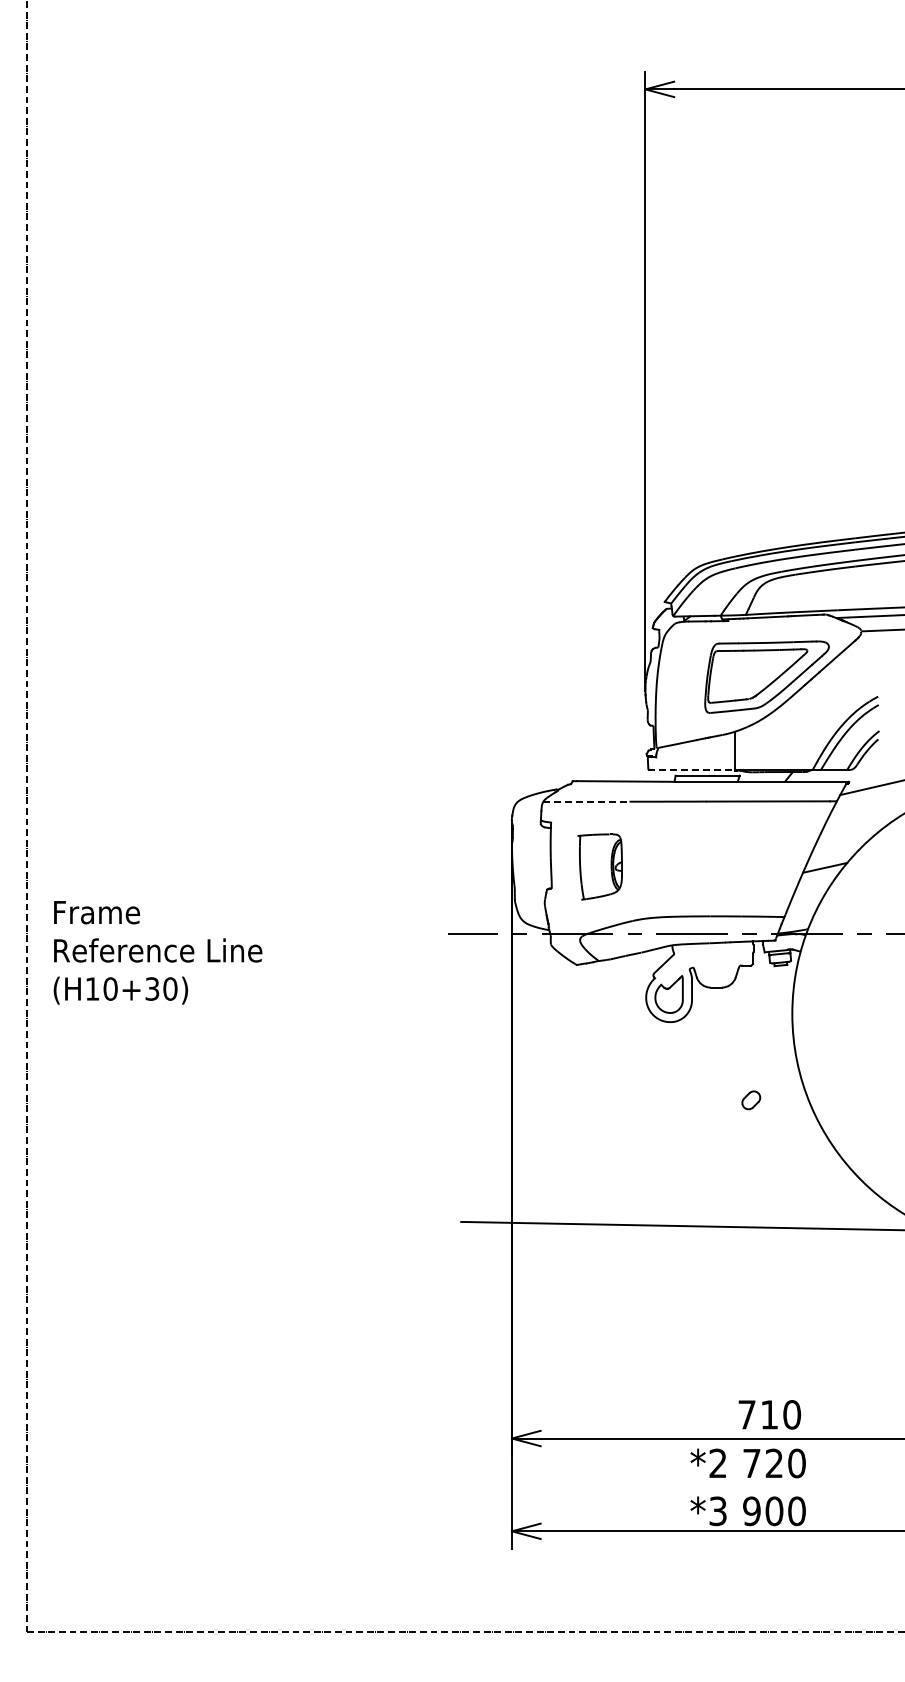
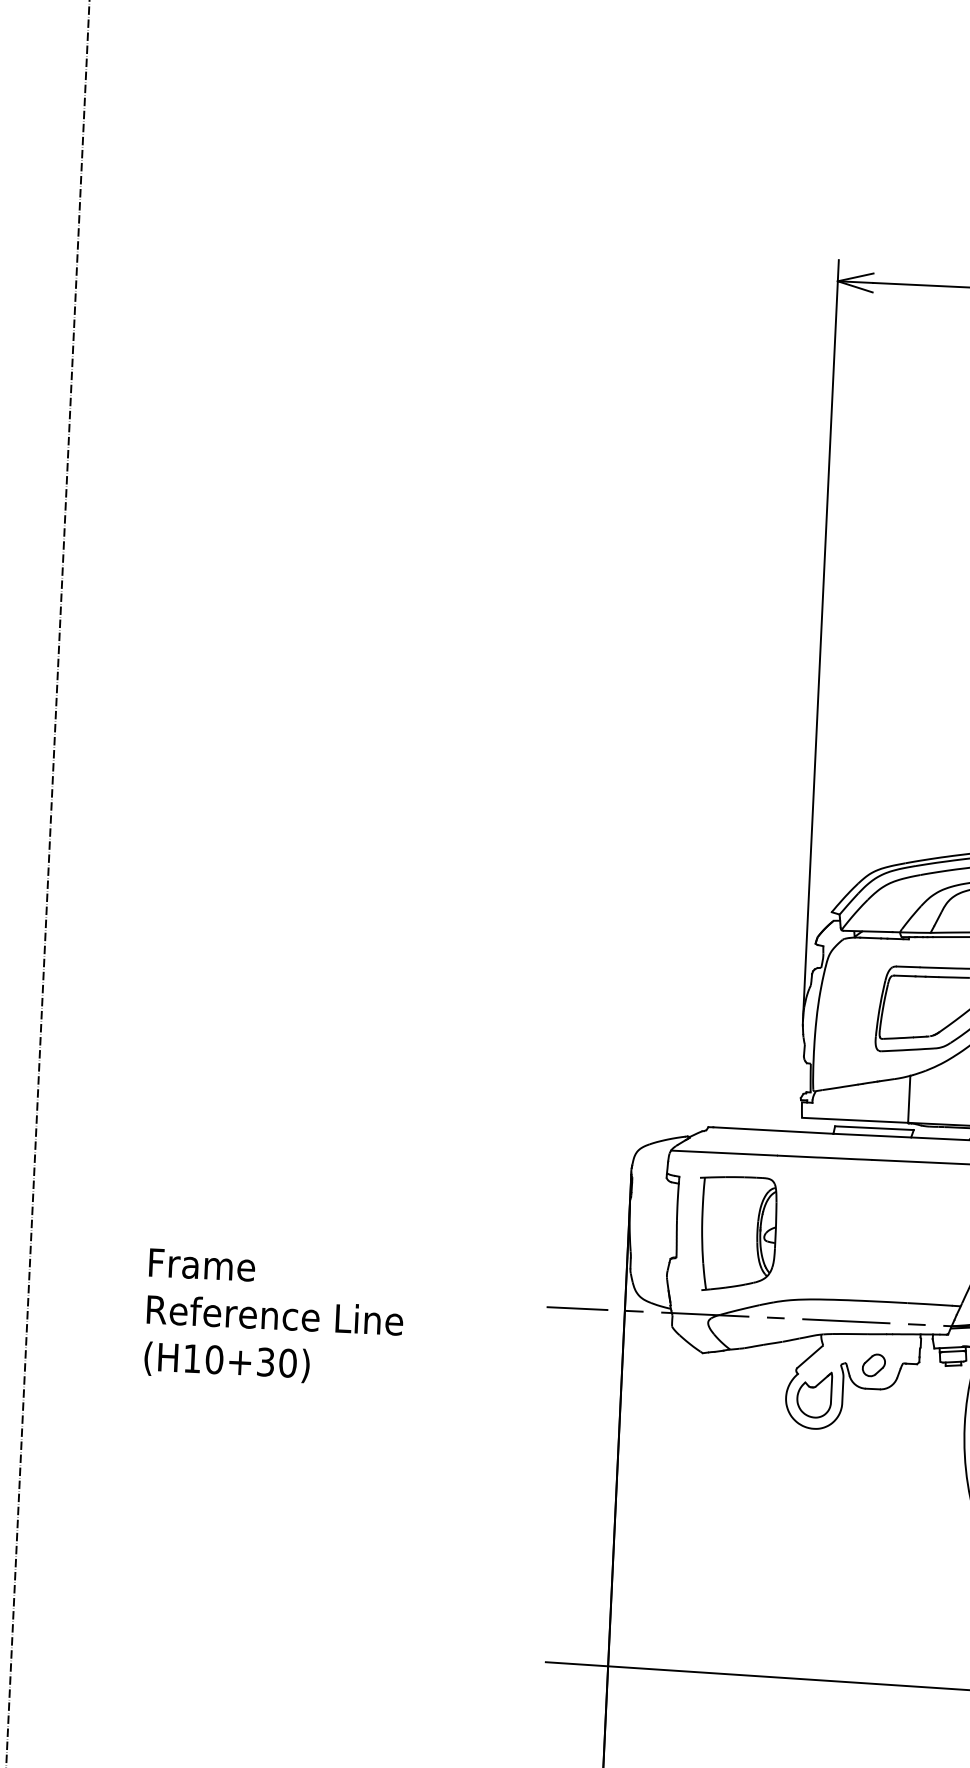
line: (692, 770) -> (856, 1120), dashed -> solid
line: (586, 801) -> (724, 1152), dashed -> solid
part: (599, 866) -> (736, 1233), size x1.43
text: (157, 952) -> (274, 1317), moved
part: (751, 1100) -> (874, 1365), moved

